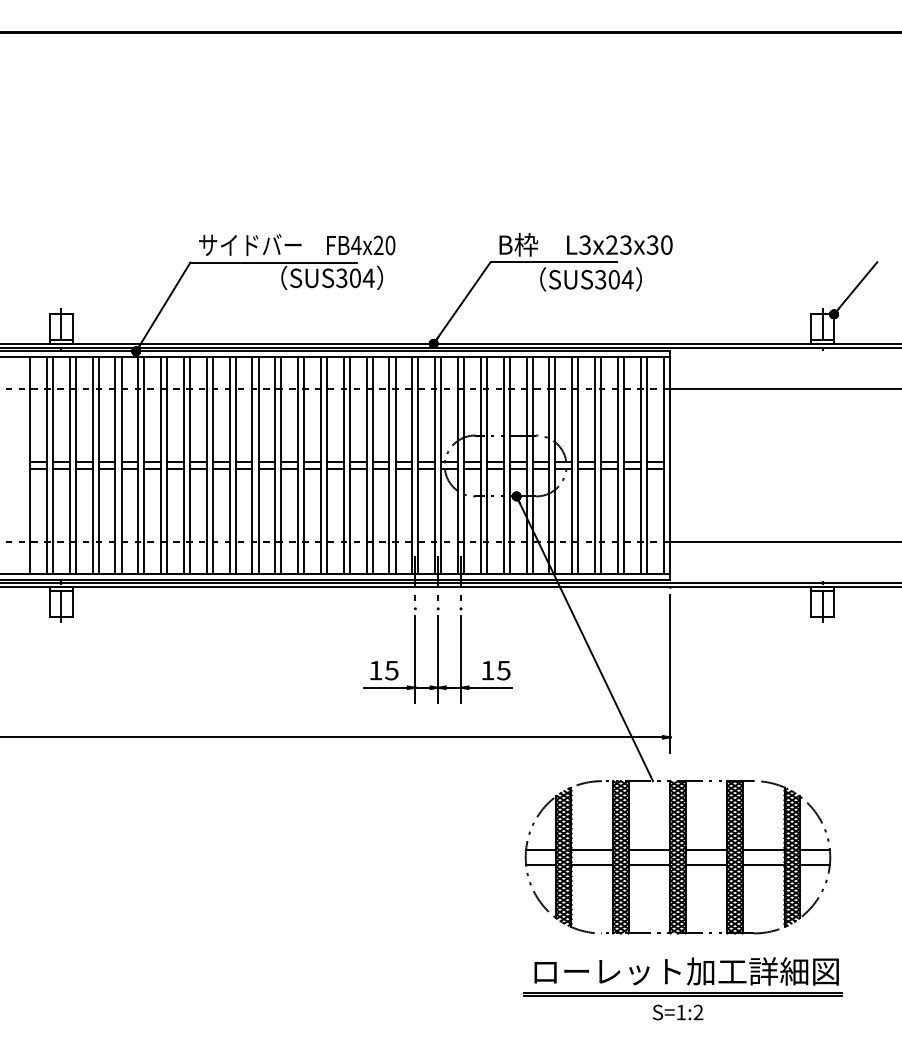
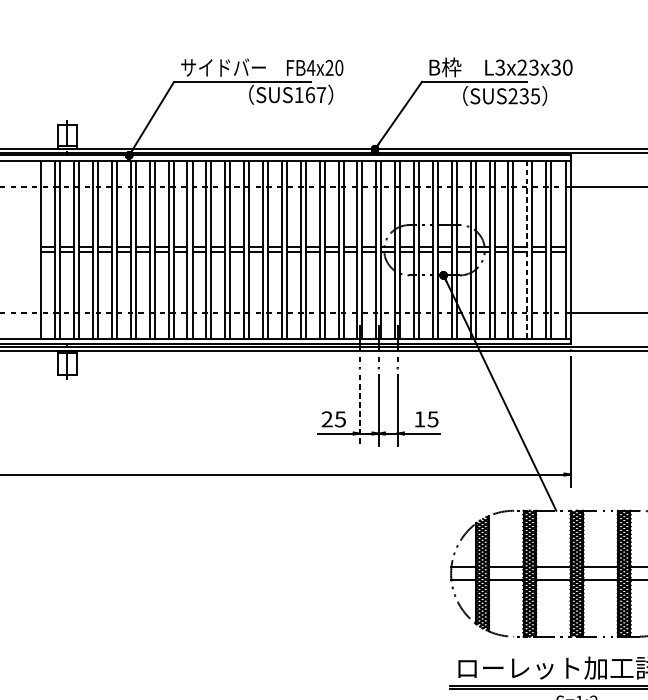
text: (355, 278) -> (310, 95), SUS304 -> SUS167
text: (614, 279) -> (524, 96), SUS304 -> SUS235
line: (617, 466) -> (526, 250), solid -> dashed
line: (415, 660) -> (360, 411), solid -> dashed
text: (375, 670) -> (326, 419), 15 -> 25

